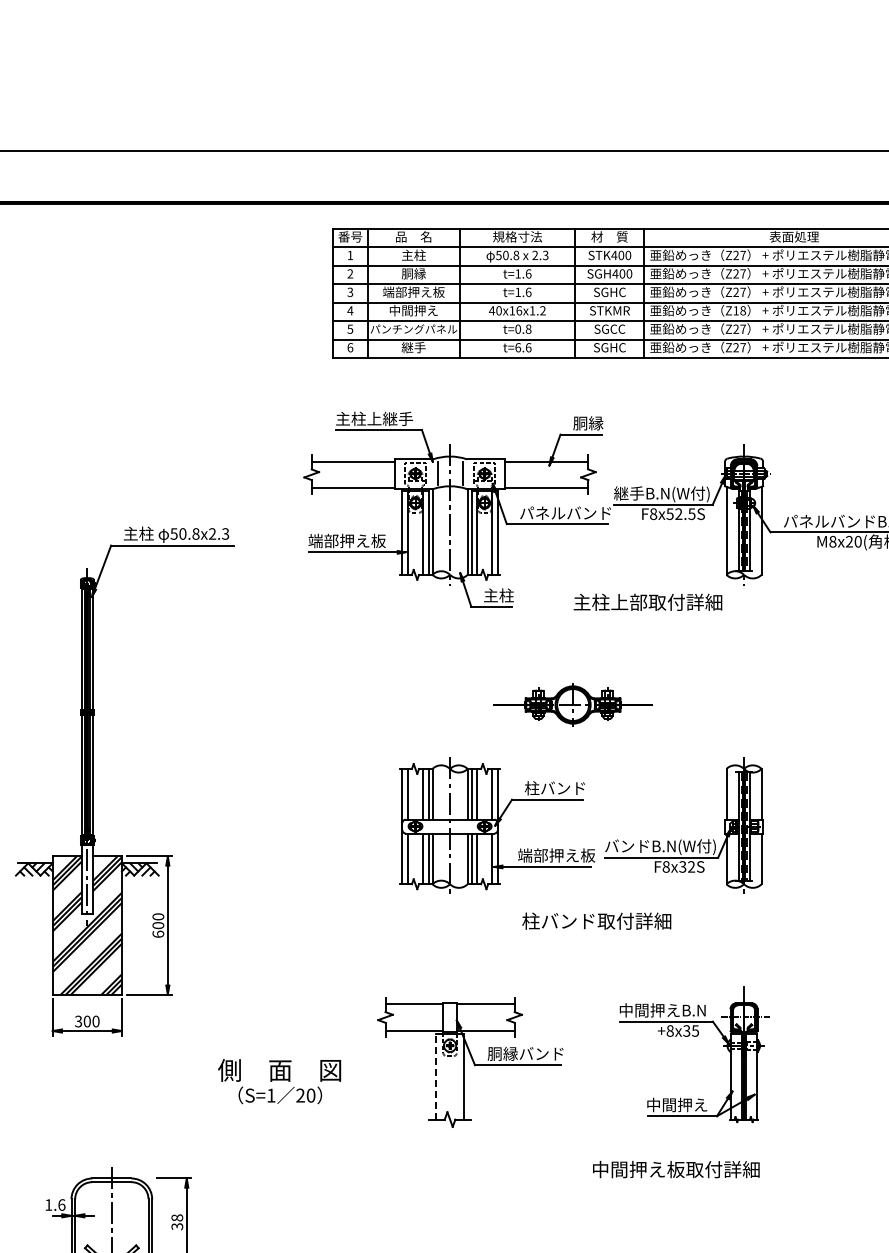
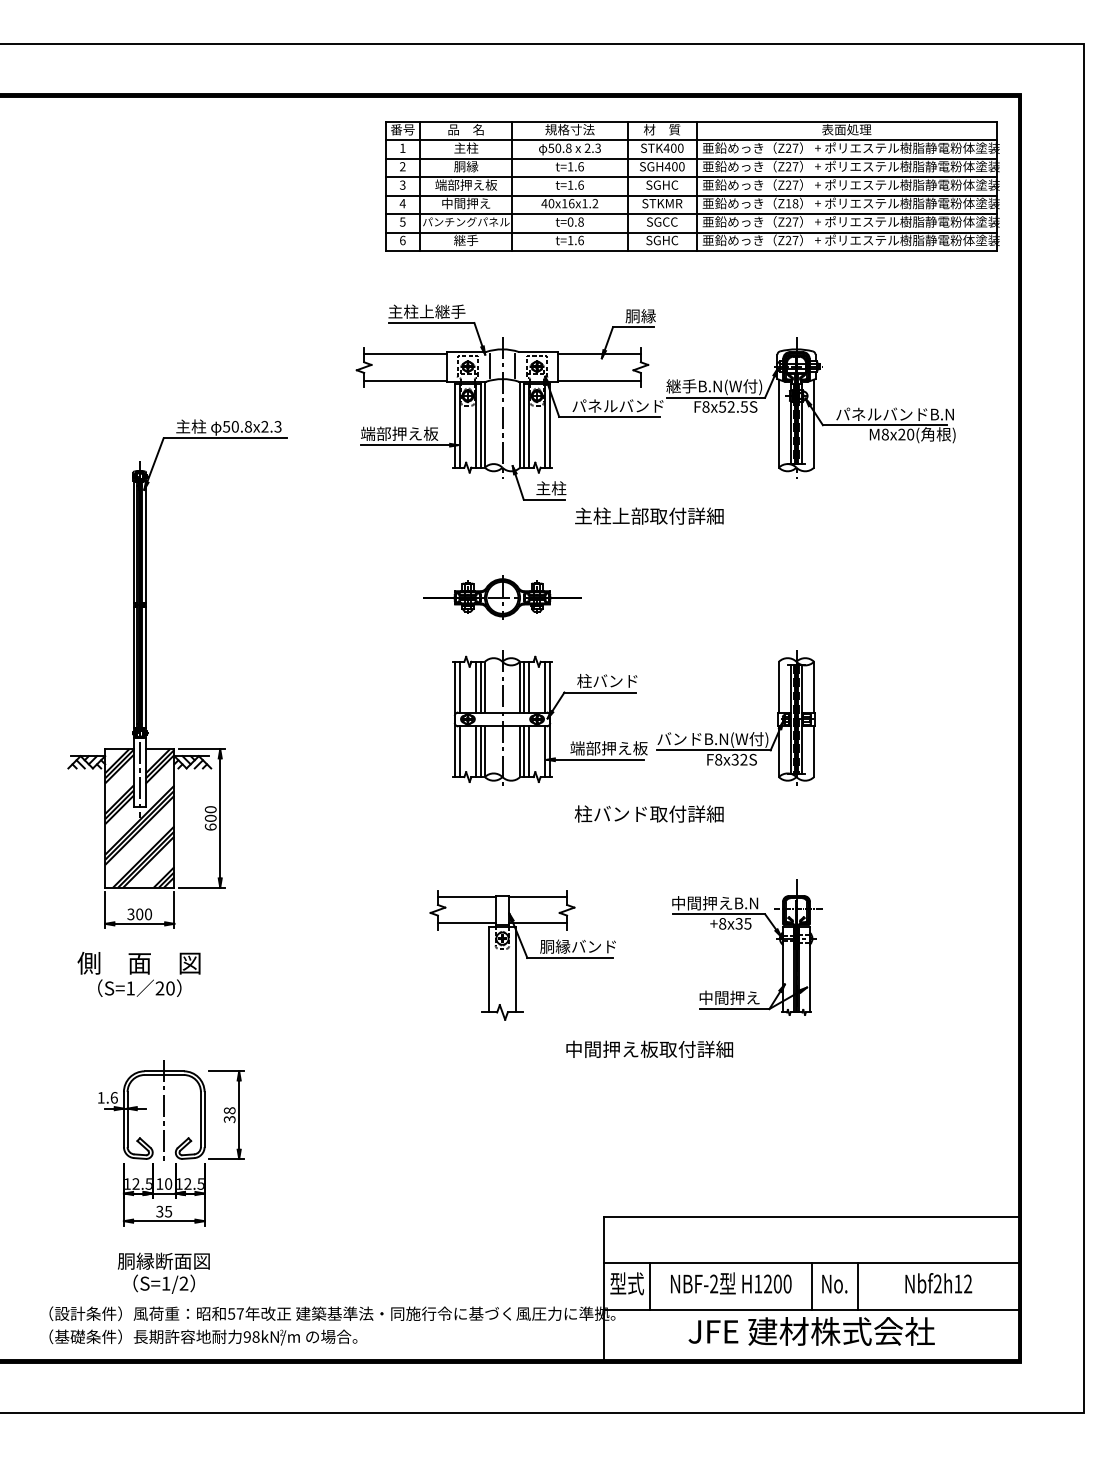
text: (518, 347) -> (570, 240), t=6.6 -> t=1.6
text: (648, 601) -> (649, 515), moved
part: (573, 704) -> (502, 597), moved
line: (436, 1076) -> (488, 969), dashed -> solid
text: (279, 1081) -> (138, 974), moved
text: (676, 1168) -> (649, 1048), moved

